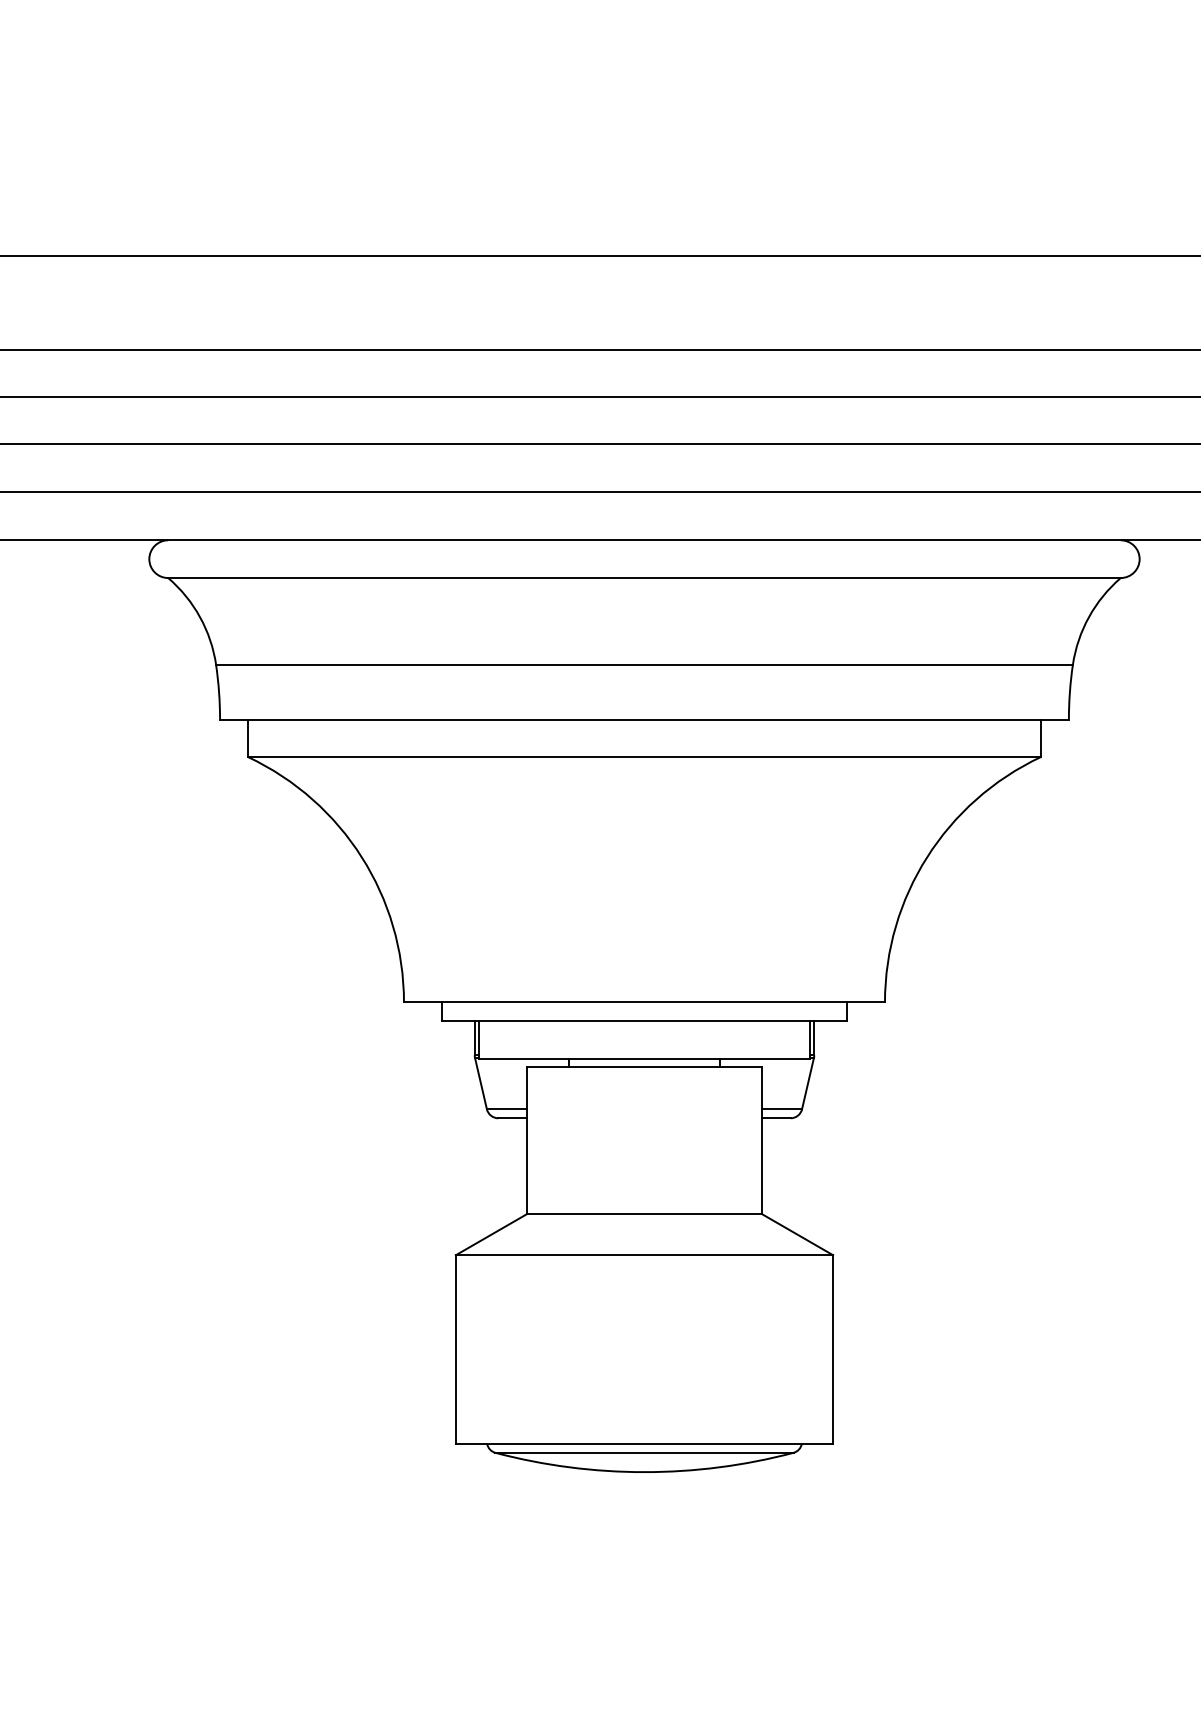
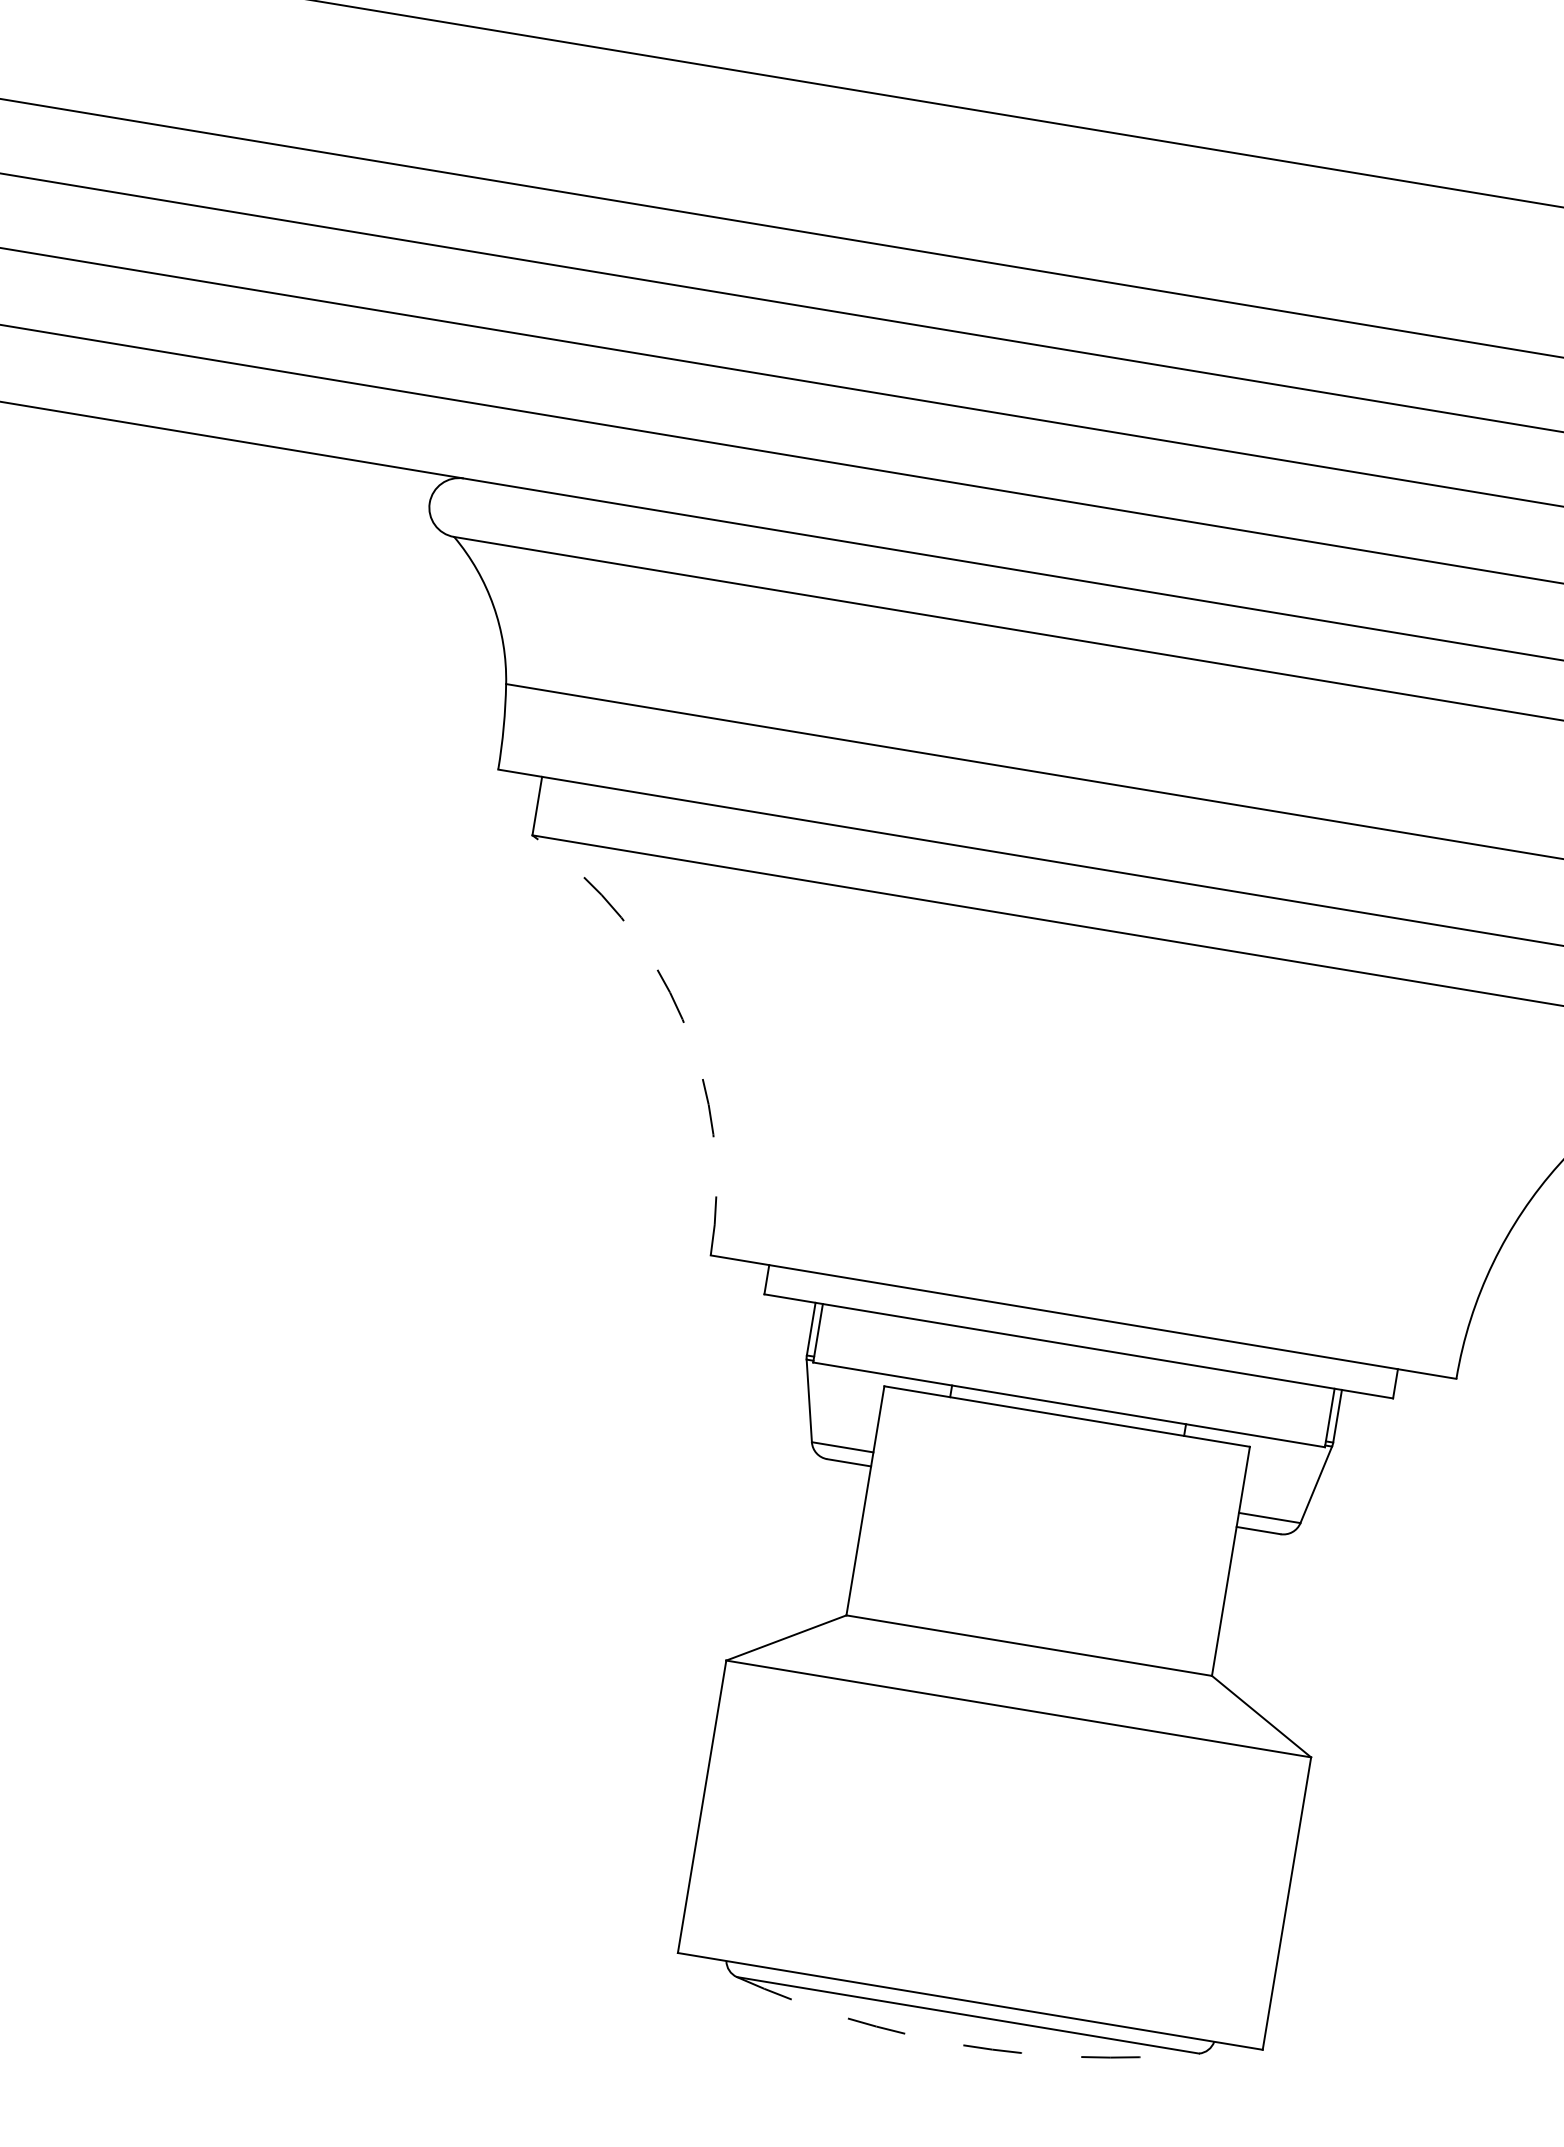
arc: (361, 857) -> (682, 1019), solid -> dashed
arc: (644, 1472) -> (962, 2045), solid -> dashed

